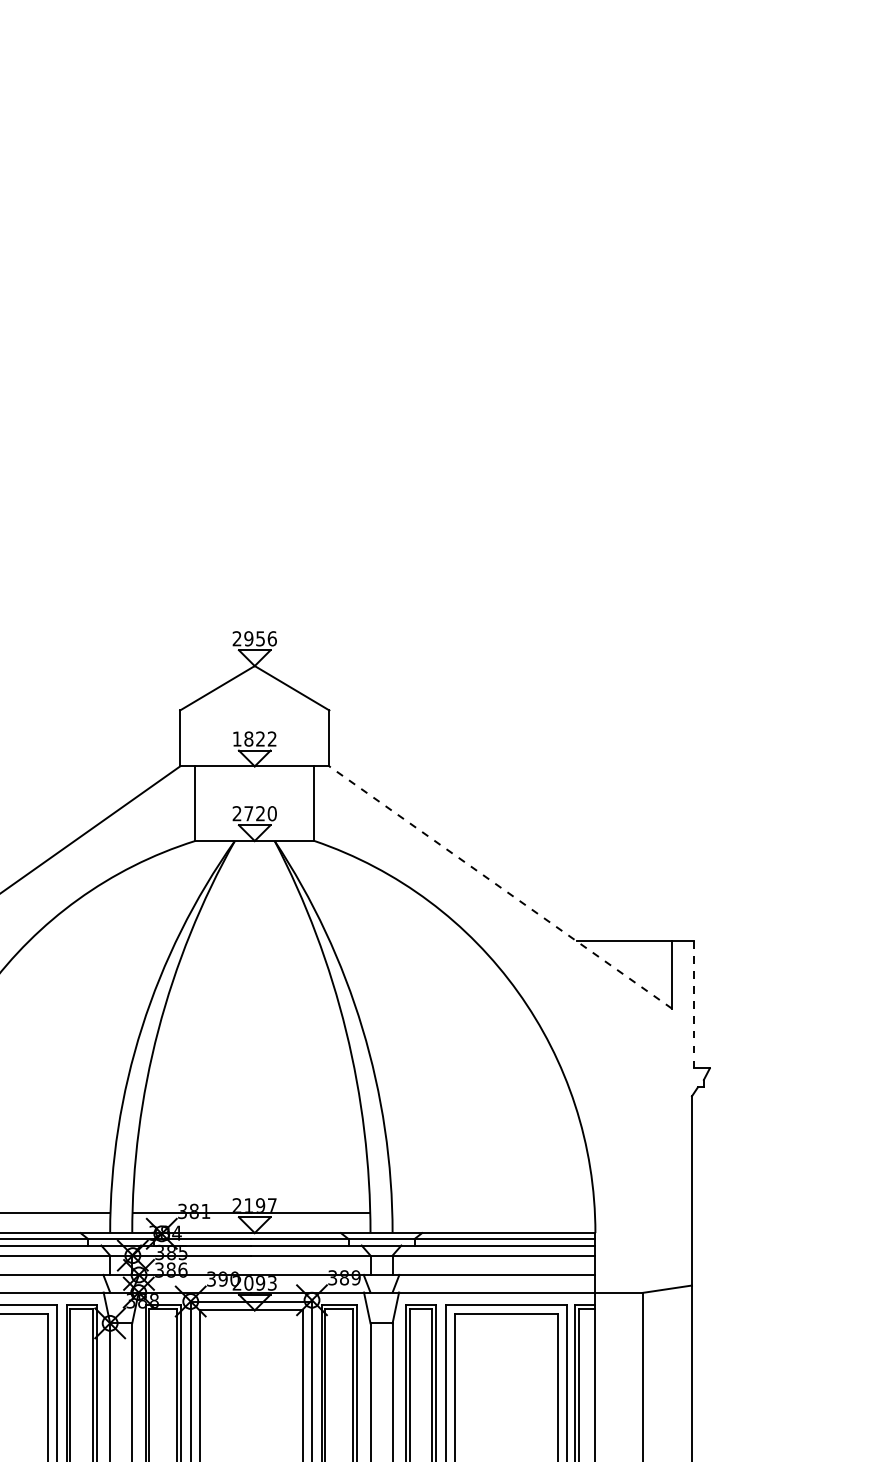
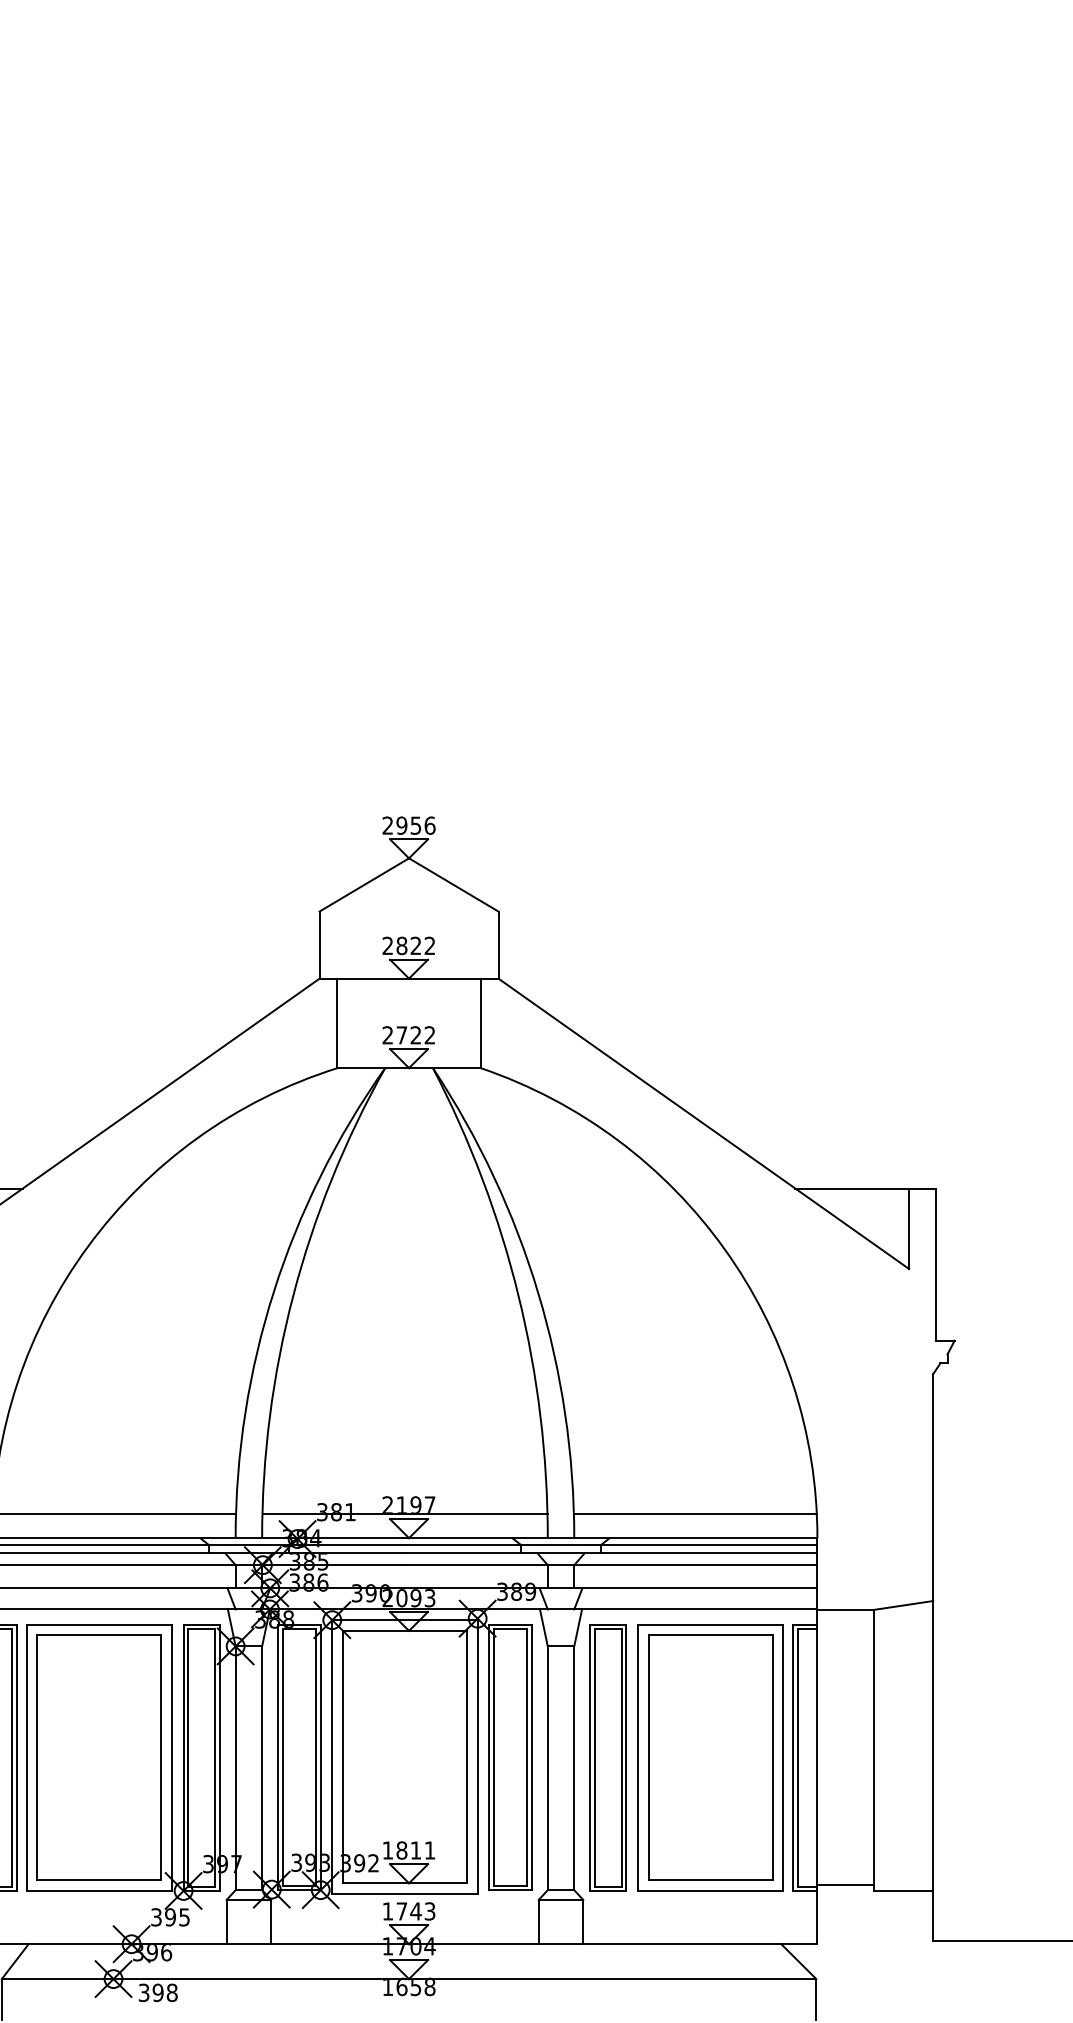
text: (236, 738) -> (387, 945), 1822 -> 2822
text: (271, 813) -> (429, 1035), 2720 -> 2722
line: (500, 887) -> (703, 1123), dashed -> solid
line: (694, 1005) -> (936, 1265), dashed -> solid
line: (493, 1212) -> (695, 1513), added

